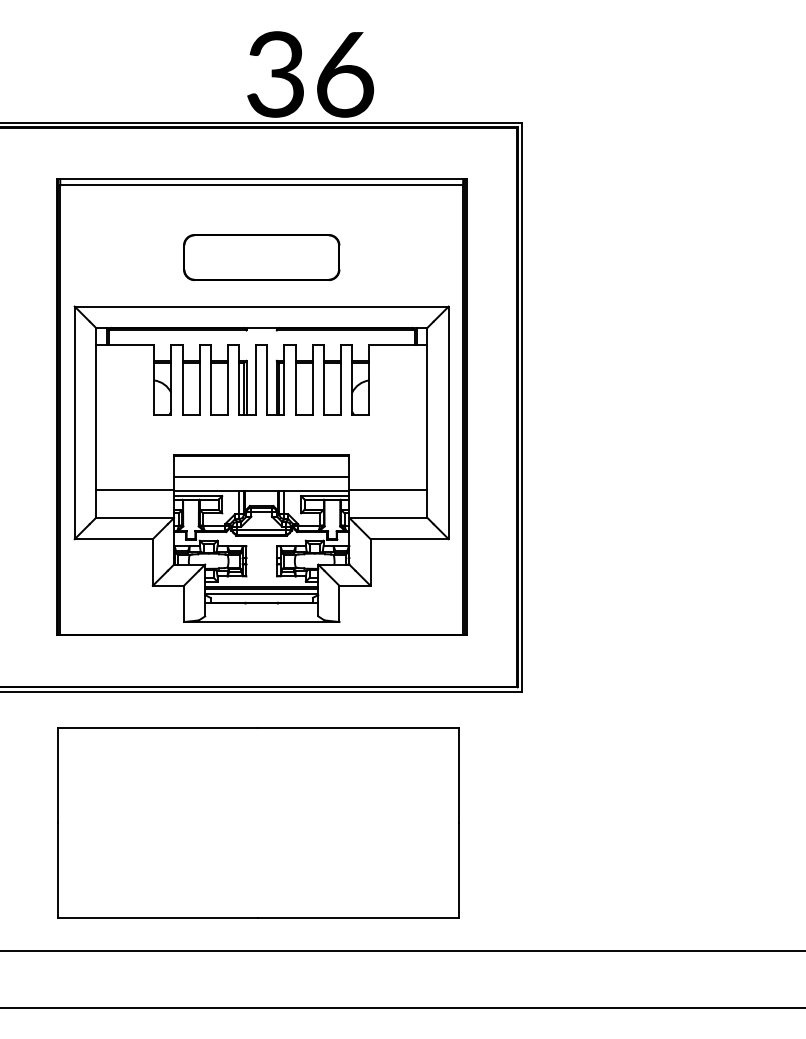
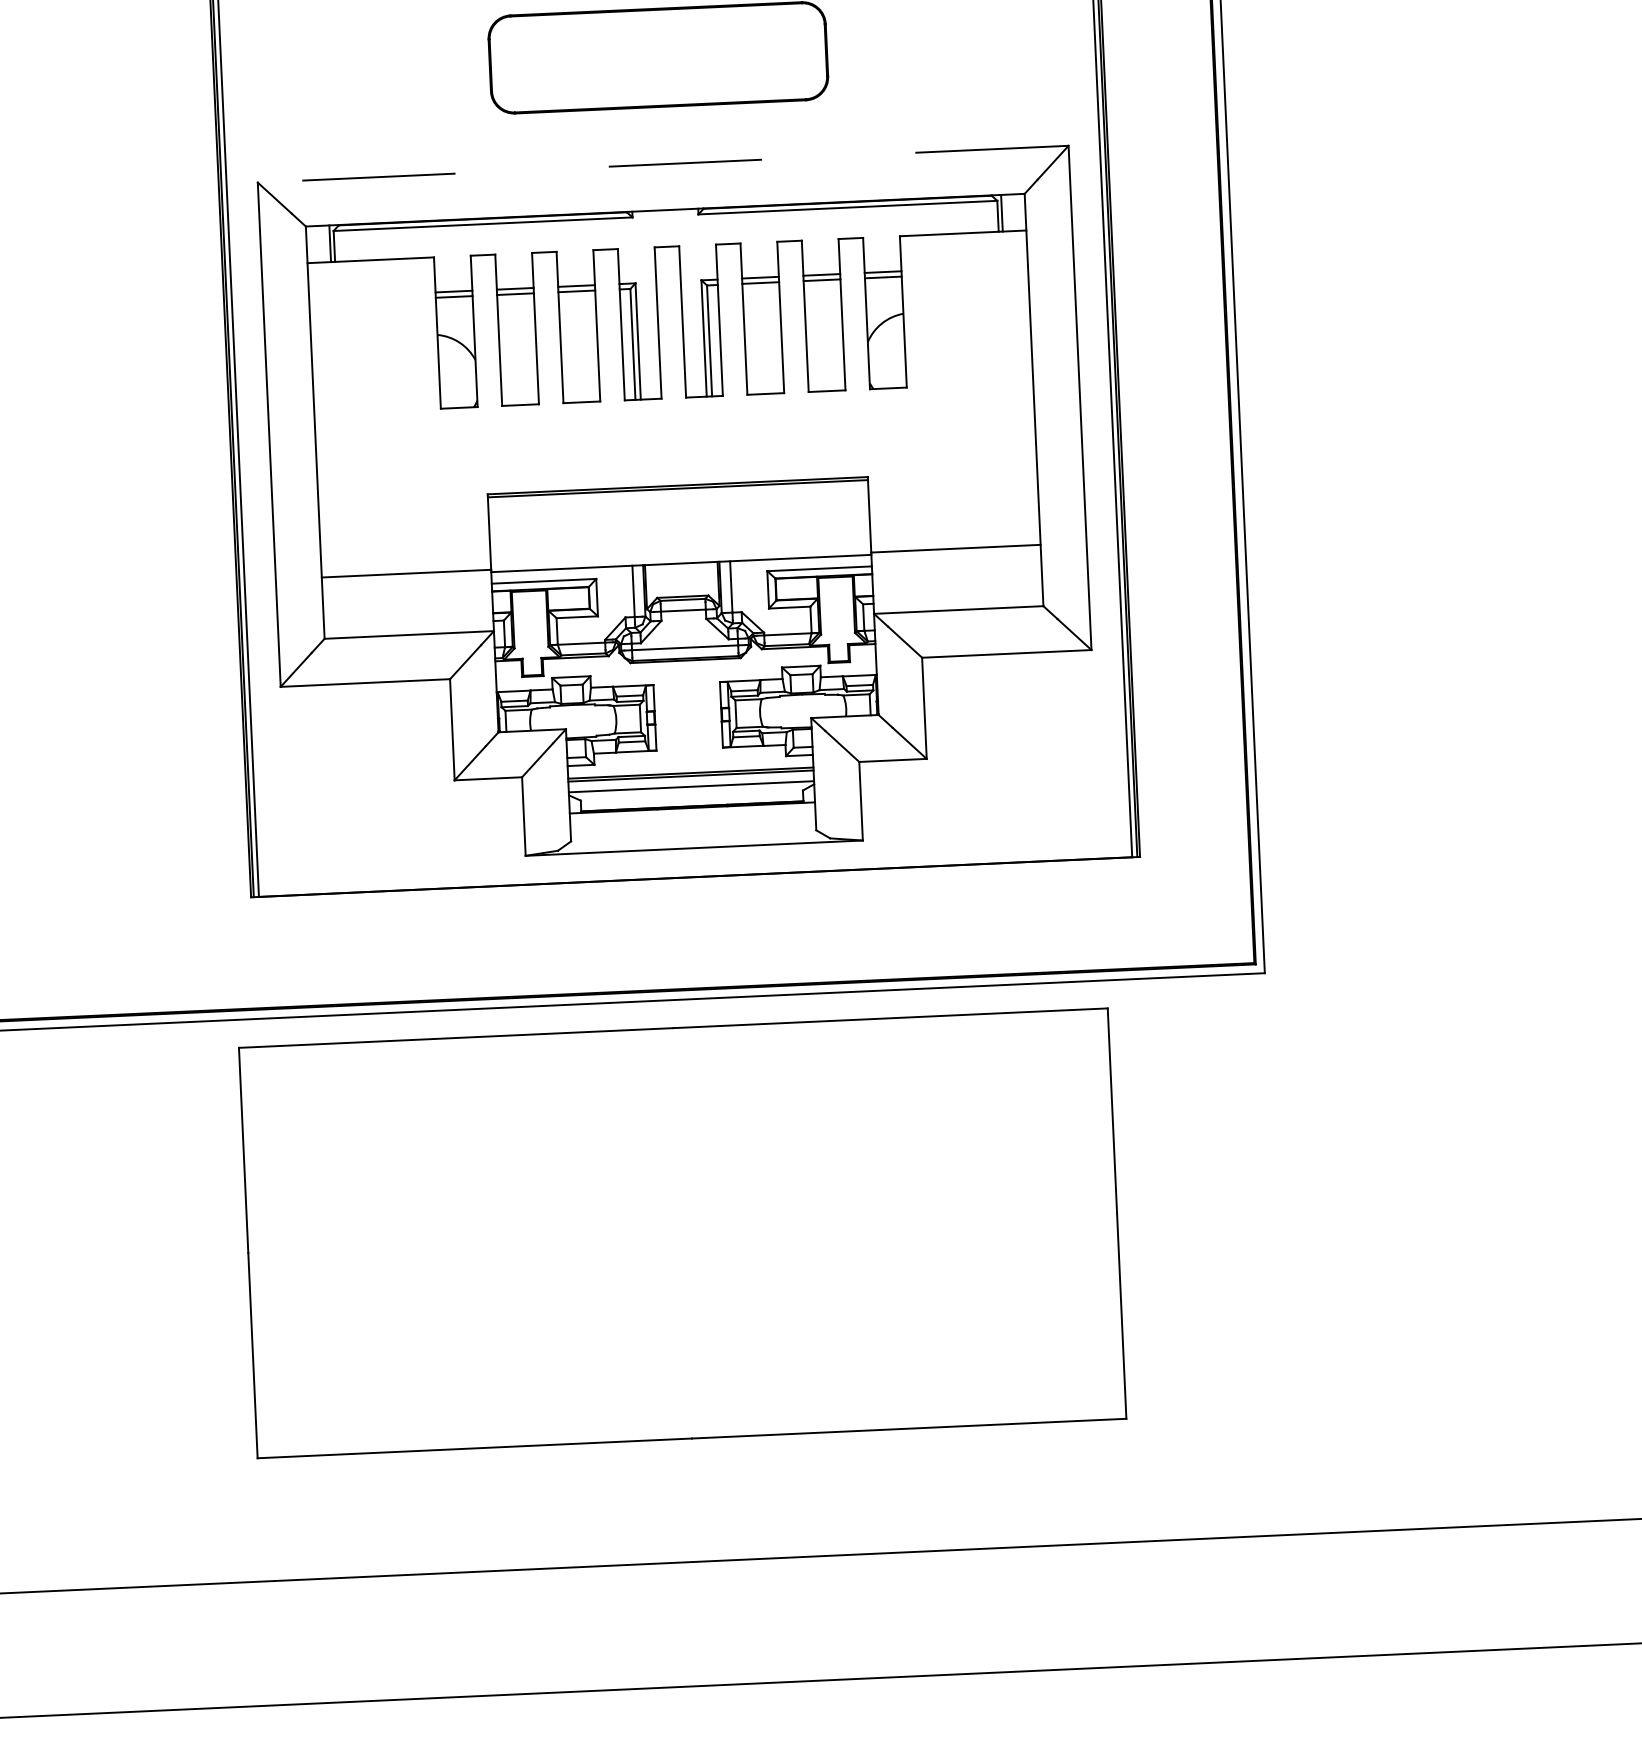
line: (261, 306) -> (662, 163), solid -> dashed
line: (261, 477) -> (679, 534), removed
part: (258, 822) -> (682, 1232), moved

